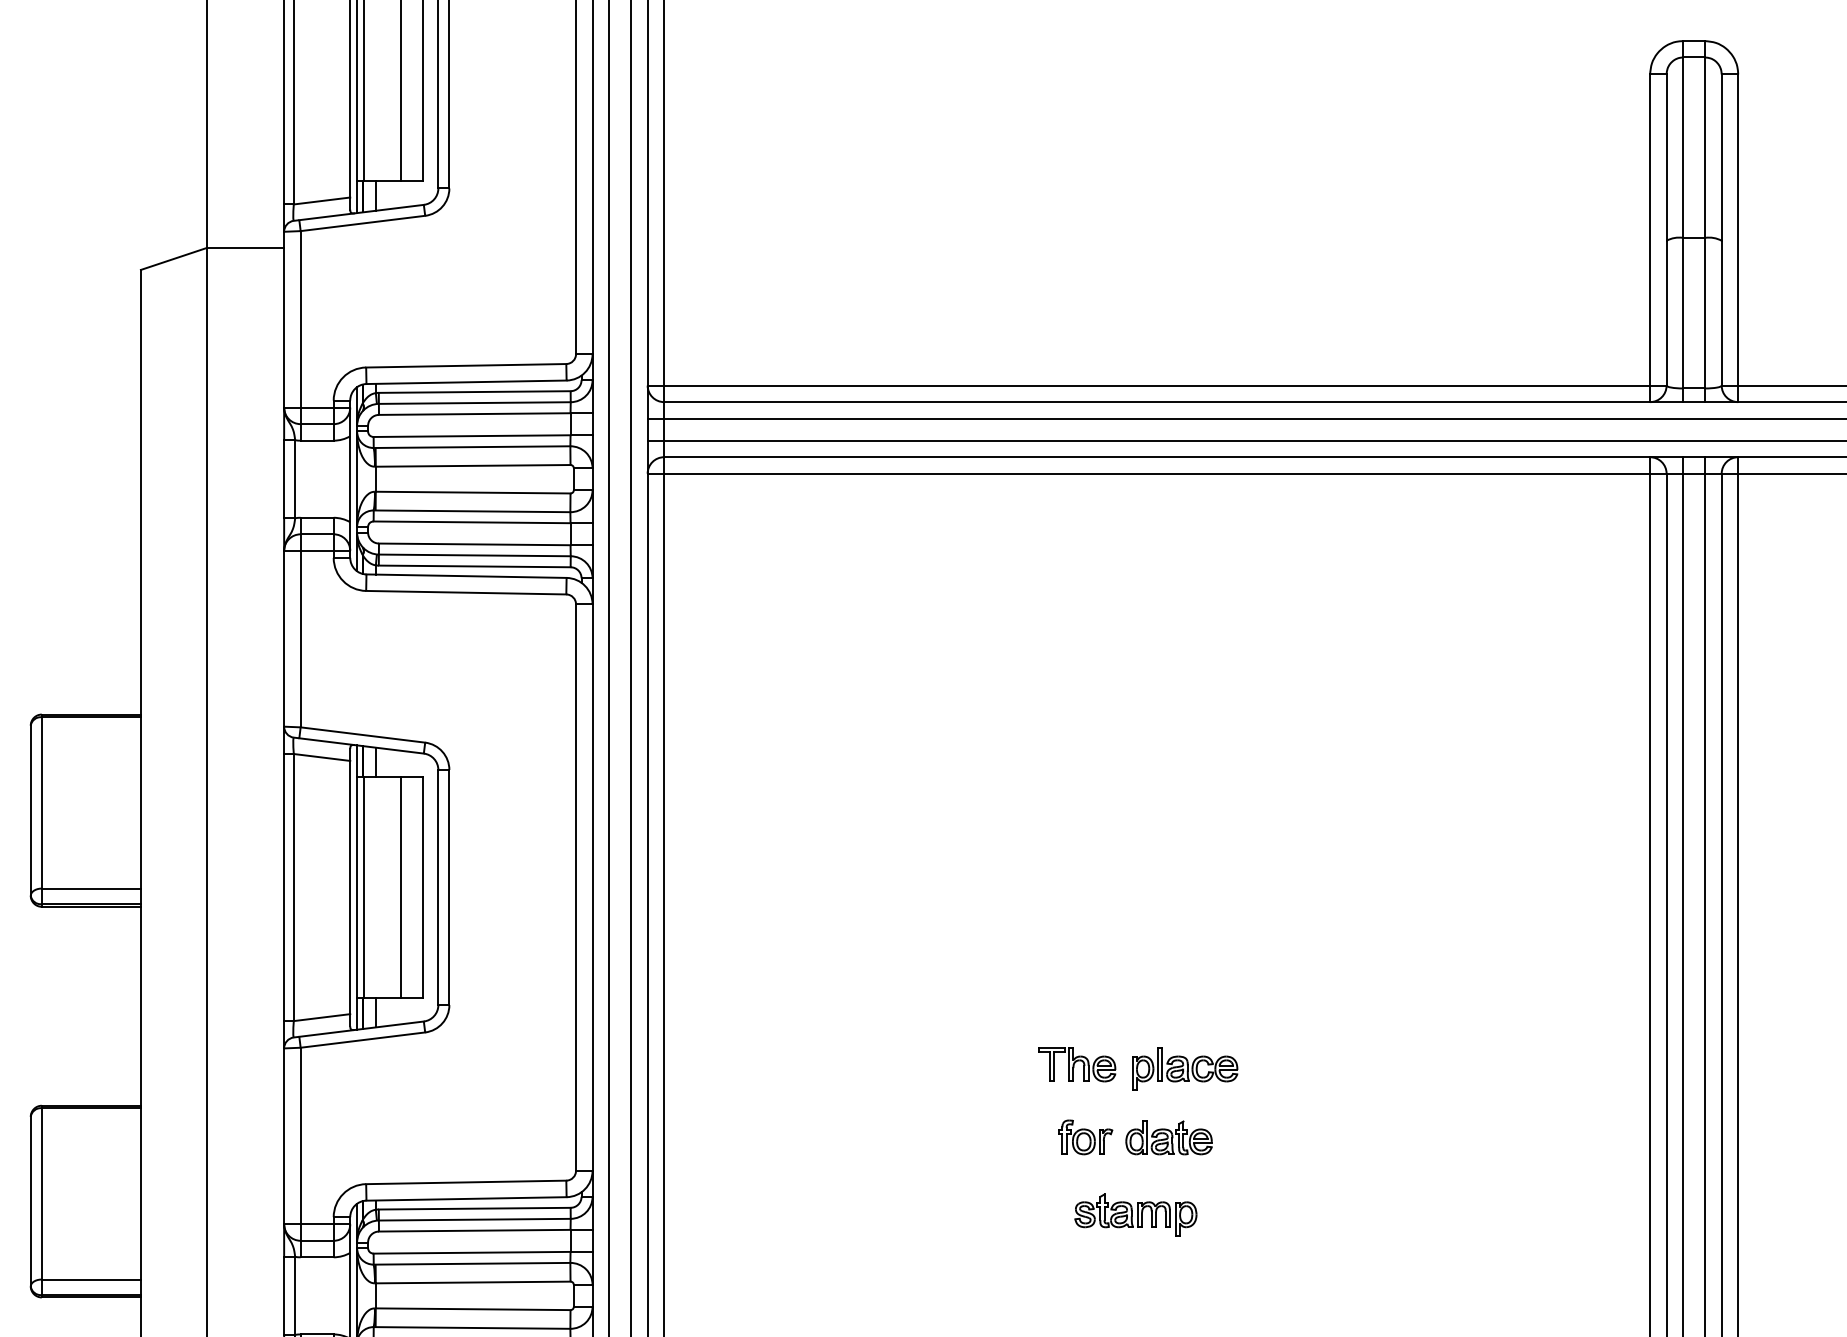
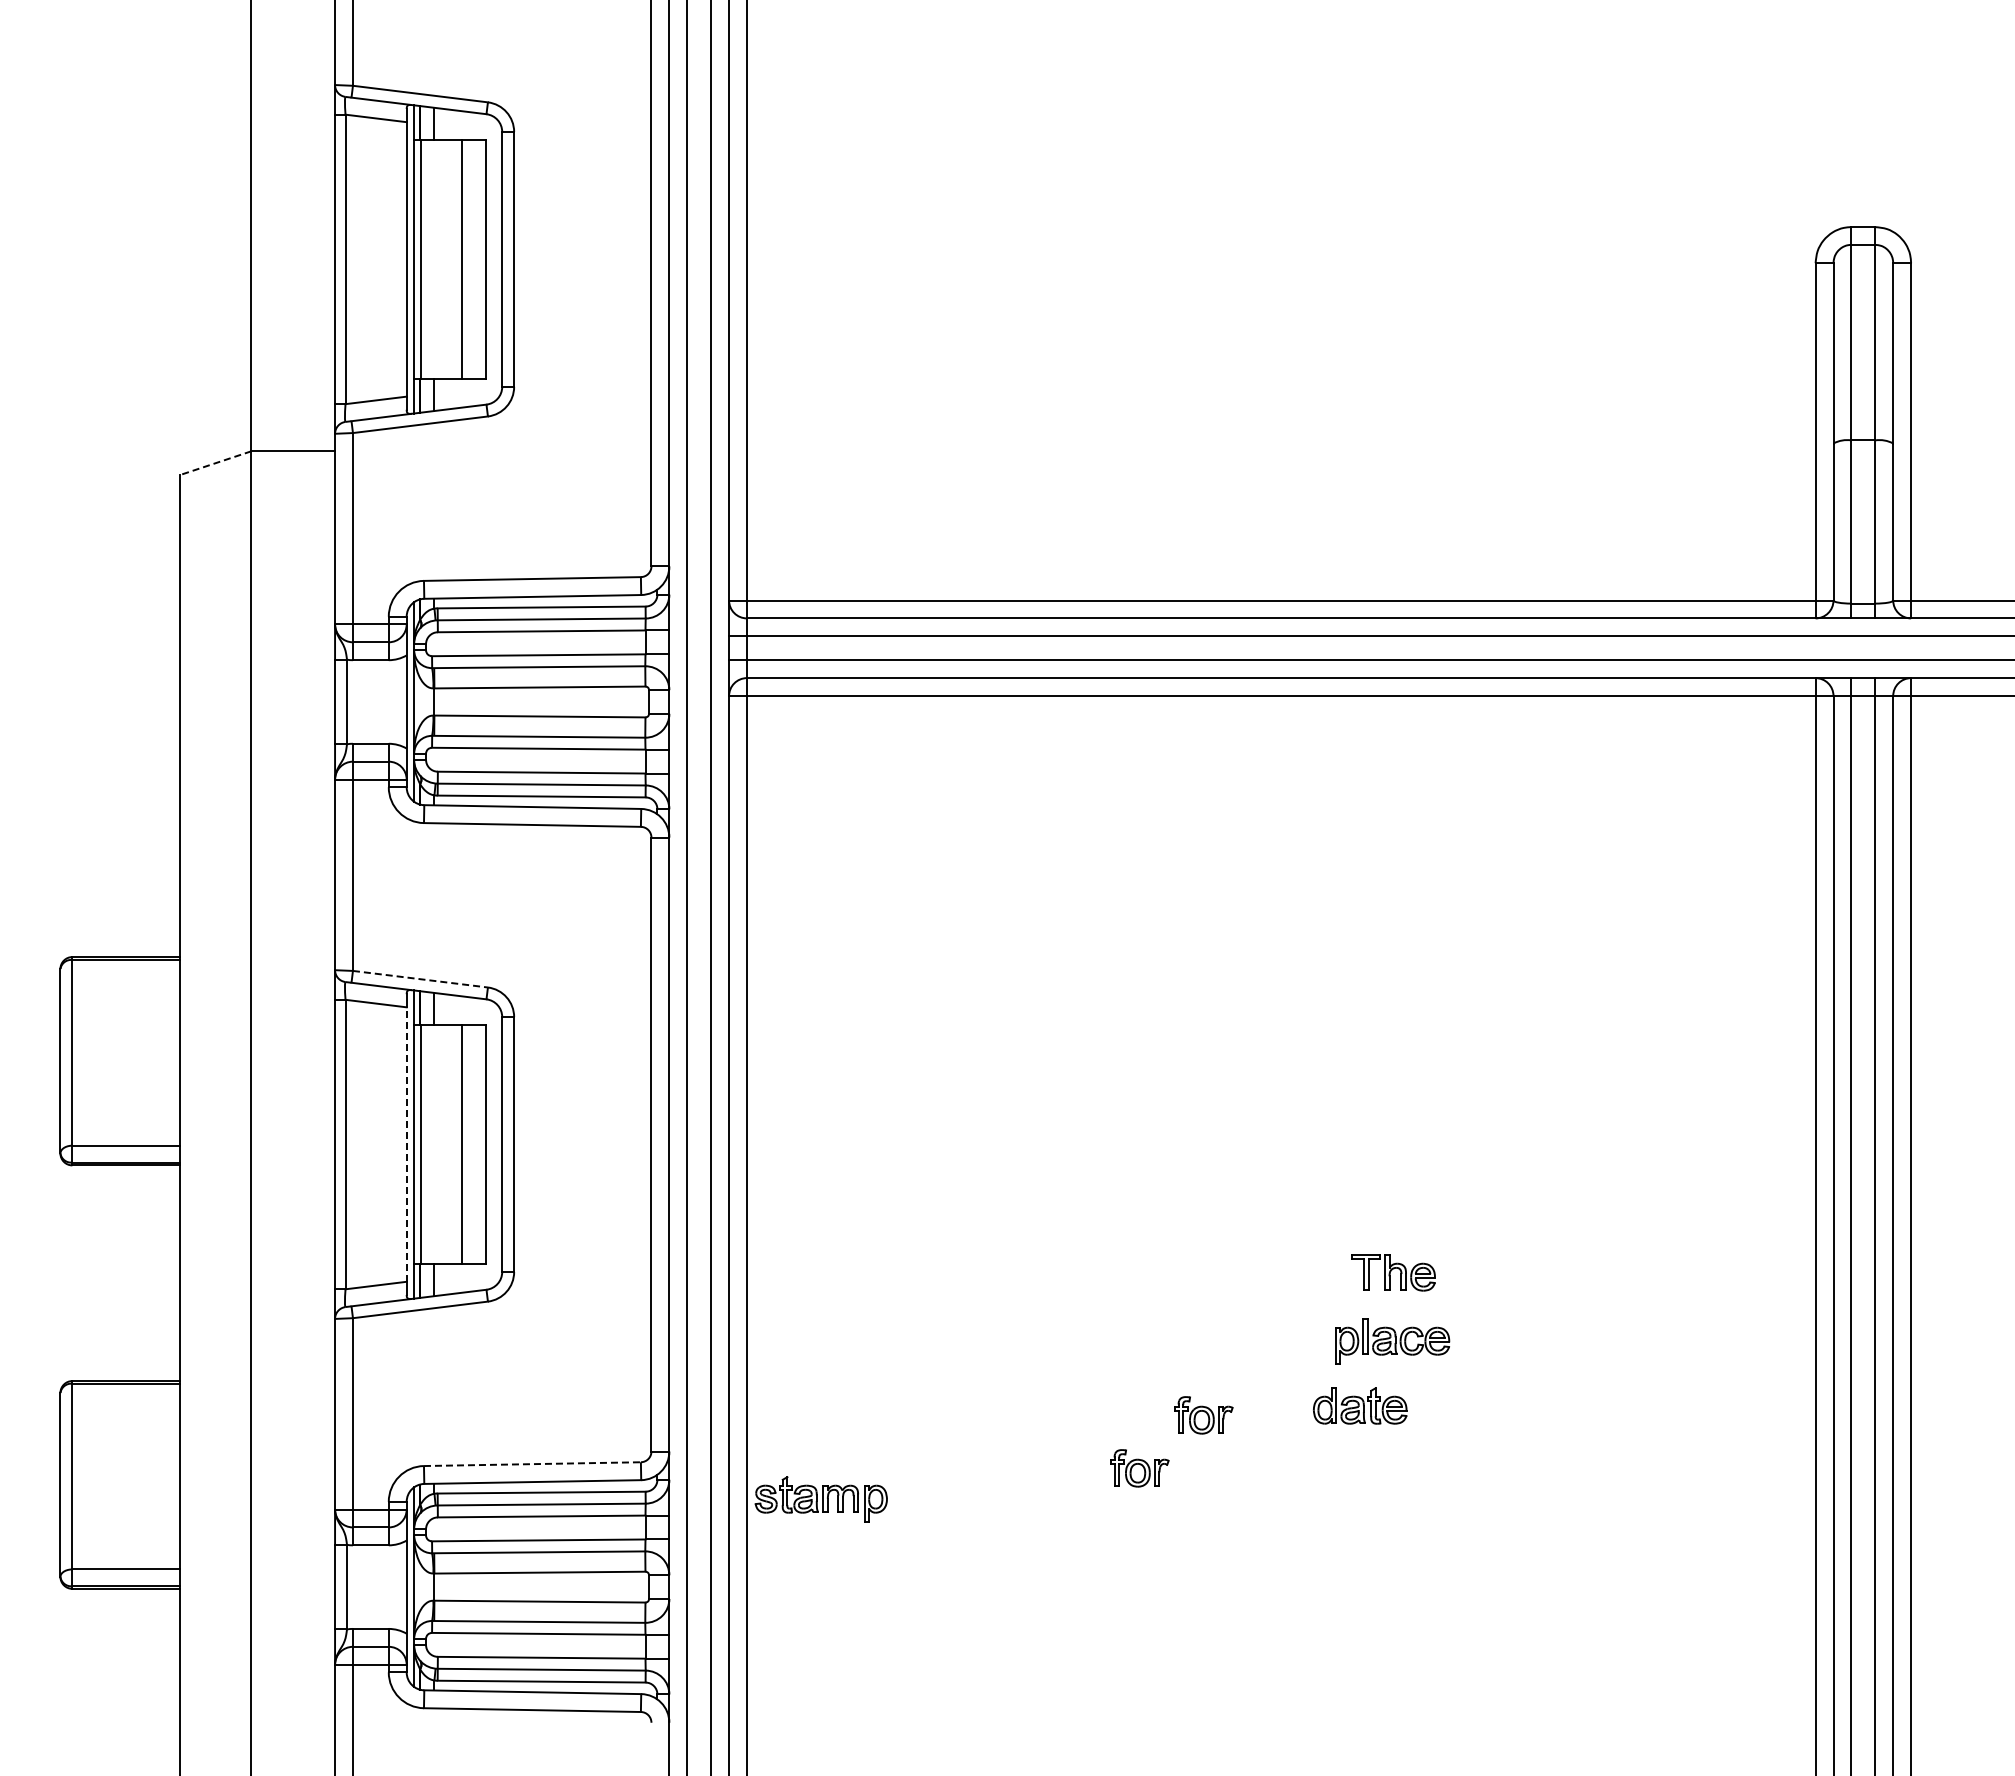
line: (173, 259) -> (215, 463), solid -> dashed
line: (362, 735) -> (420, 979), solid -> dashed
line: (350, 887) -> (406, 1144), solid -> dashed
part: (1077, 1064) -> (1393, 1272), moved
part: (1185, 1069) -> (1392, 1341), moved
part: (1169, 1137) -> (1360, 1405), moved
line: (466, 1182) -> (532, 1464), solid -> dashed
part: (1026, 1186) -> (1139, 1468), added
part: (1135, 1215) -> (820, 1499), moved

